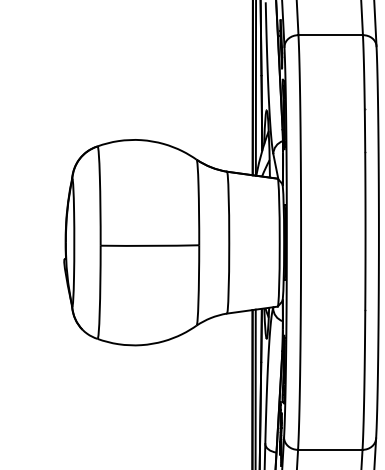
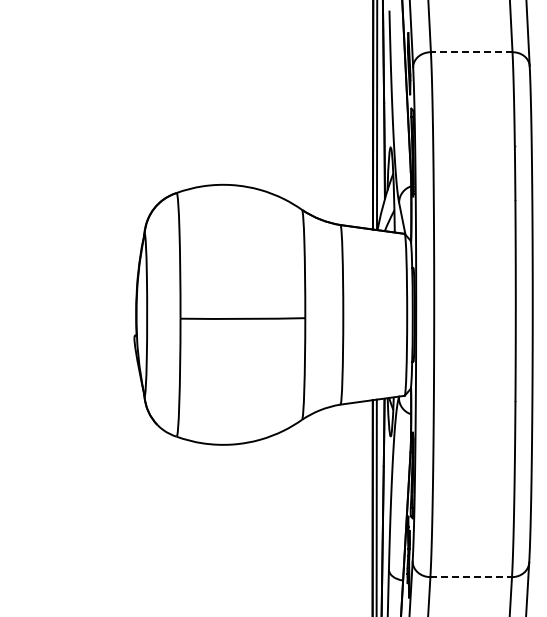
line: (330, 35) -> (471, 52), solid -> dashed
line: (330, 450) -> (471, 577), solid -> dashed

